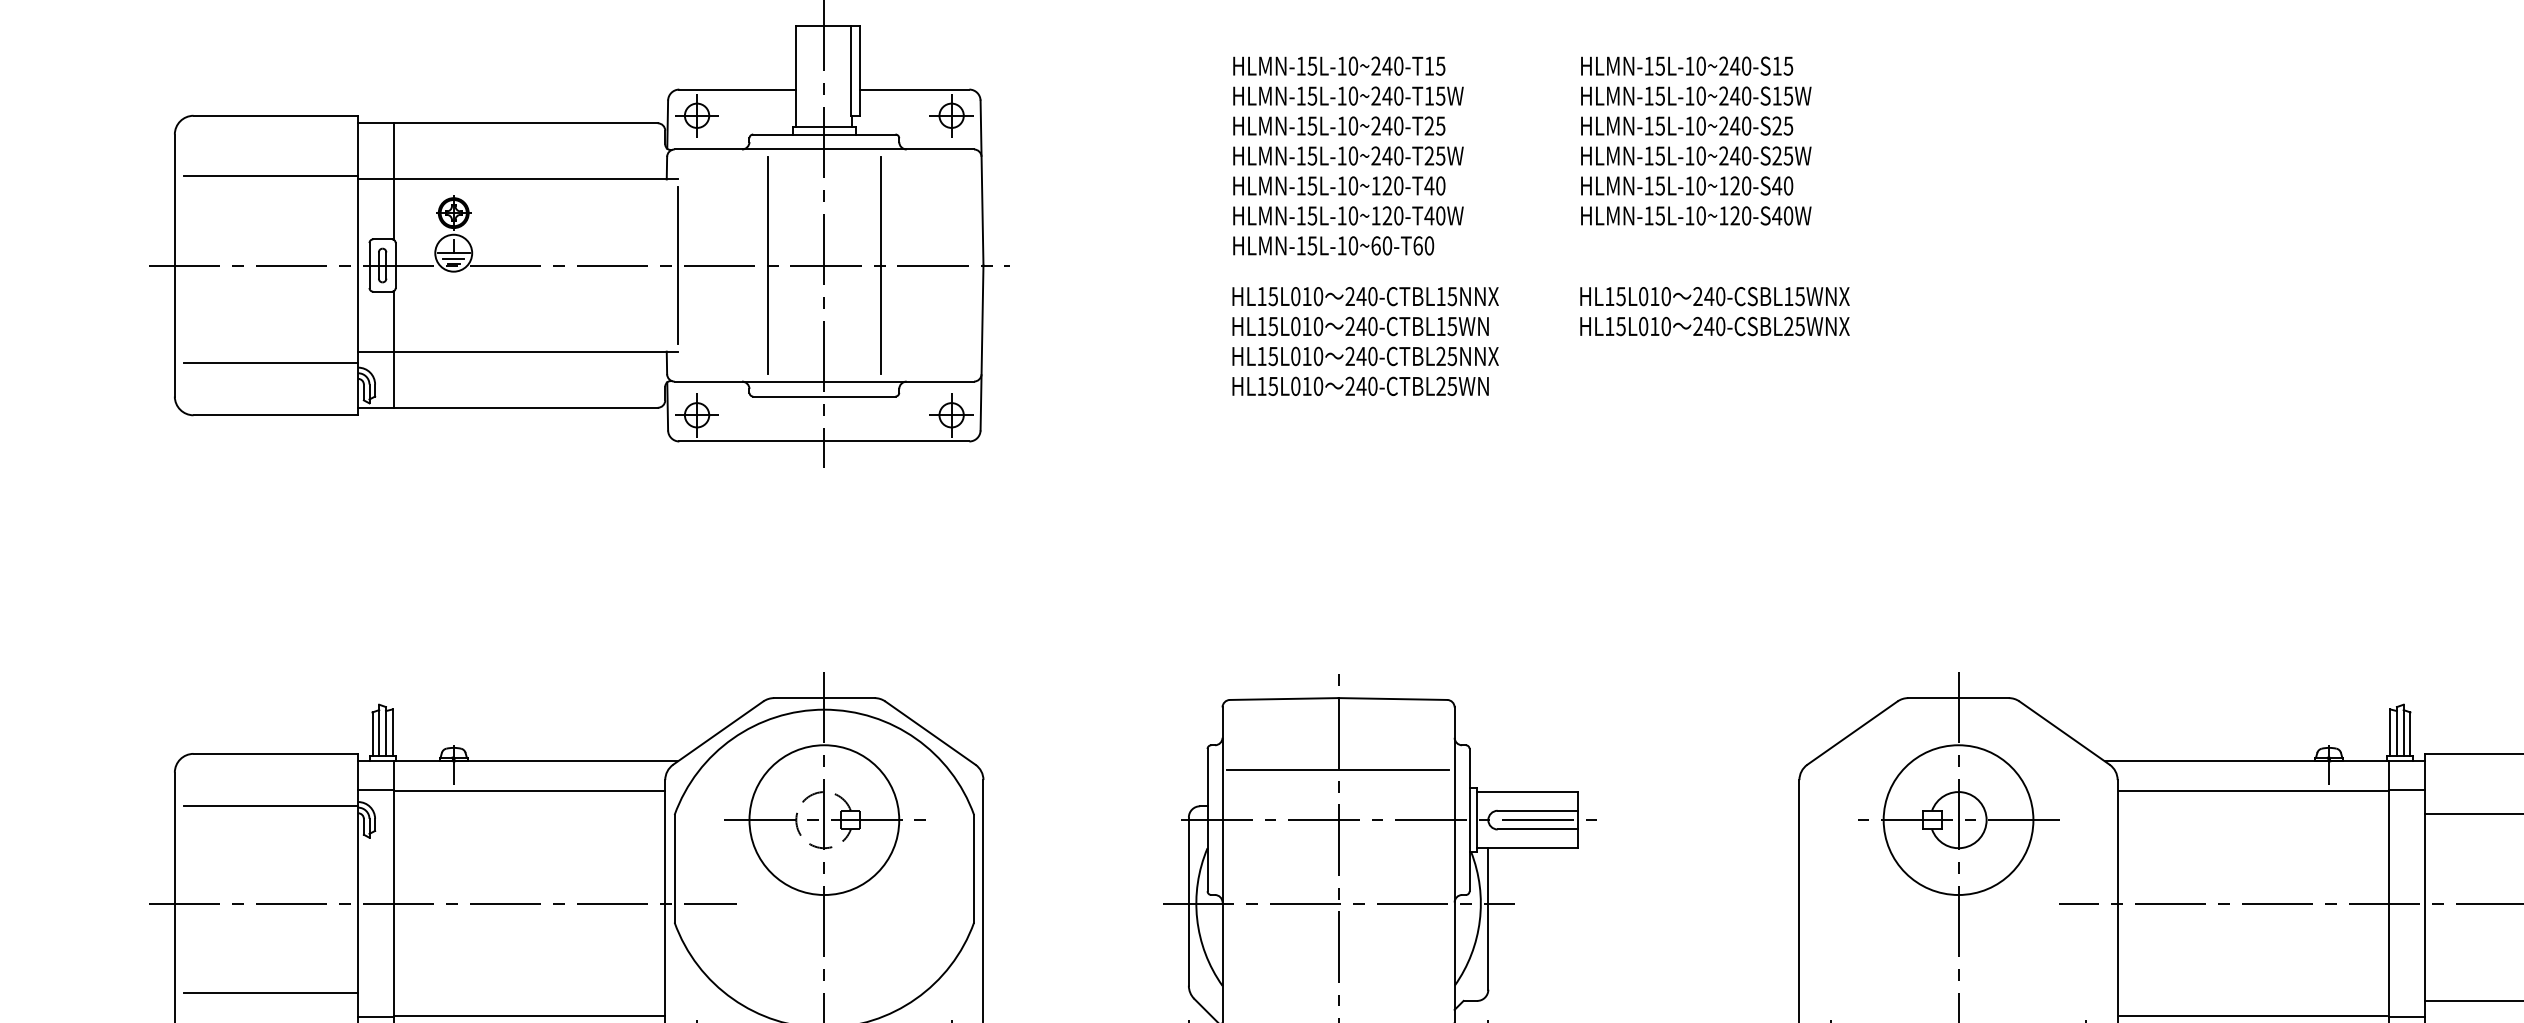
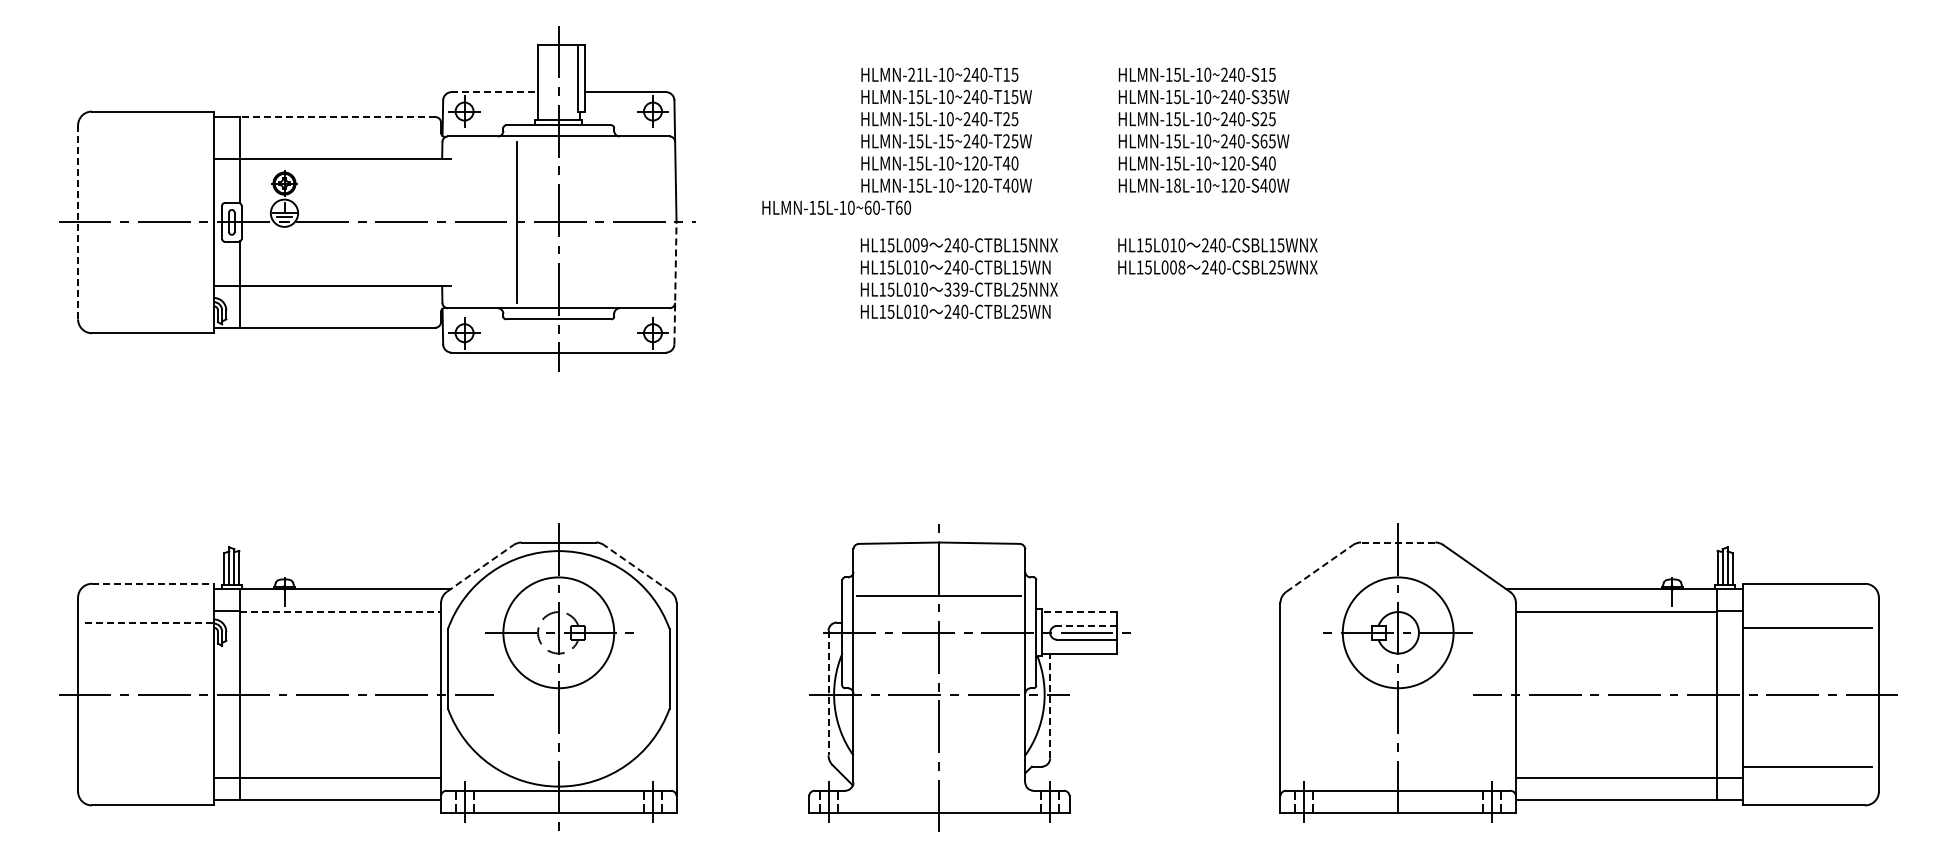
text: (1306, 65) -> (915, 74), HLMN-15L-10~240-T15 -> HLMN-21L-10~240-T15
line: (738, 90) -> (495, 92), solid -> dashed
text: (1776, 95) -> (1263, 96), HLMN-15L-10~240-S15W -> HLMN-15L-10~240-S35W
line: (525, 123) -> (337, 117), solid -> dashed
text: (1352, 156) -> (949, 141), HLMN-15L-10~240-T25W -> HLMN-15L-15~240-T25W
text: (1776, 156) -> (1263, 141), HLMN-15L-10~240-S25W -> HLMN-15L-10~240-S65W
line: (271, 175) -> (149, 155), removed
text: (1660, 215) -> (1177, 185), HLMN-15L-10~120-S40W -> HLMN-18L-10~120-S40W
text: (1333, 245) -> (836, 207), moved
line: (880, 264) -> (600, 221), removed
line: (175, 265) -> (78, 222), solid -> dashed
line: (678, 265) -> (450, 222), removed
text: (1311, 296) -> (919, 245), HL15L010 -> HL15L009
text: (1660, 326) -> (1177, 267), HL15L010 -> HL15L008
line: (982, 346) -> (675, 282), solid -> dashed
text: (1361, 356) -> (956, 289), 240-CTBL25NNX -> 339-CTBL25NNX
line: (271, 362) -> (149, 294), removed
line: (1957, 698) -> (1397, 542), solid -> dashed
line: (718, 733) -> (480, 568), solid -> dashed
line: (930, 733) -> (637, 568), solid -> dashed
line: (1852, 733) -> (1319, 568), solid -> dashed
line: (275, 753) -> (152, 583), solid -> dashed
line: (530, 791) -> (341, 611), solid -> dashed
line: (1526, 792) -> (1078, 612), solid -> dashed
line: (271, 806) -> (149, 622), solid -> dashed
line: (1537, 810) -> (1086, 625), solid -> dashed
line: (1188, 902) -> (828, 693), solid -> dashed
line: (1488, 918) -> (1050, 705), solid -> dashed
line: (271, 993) -> (149, 761), removed

